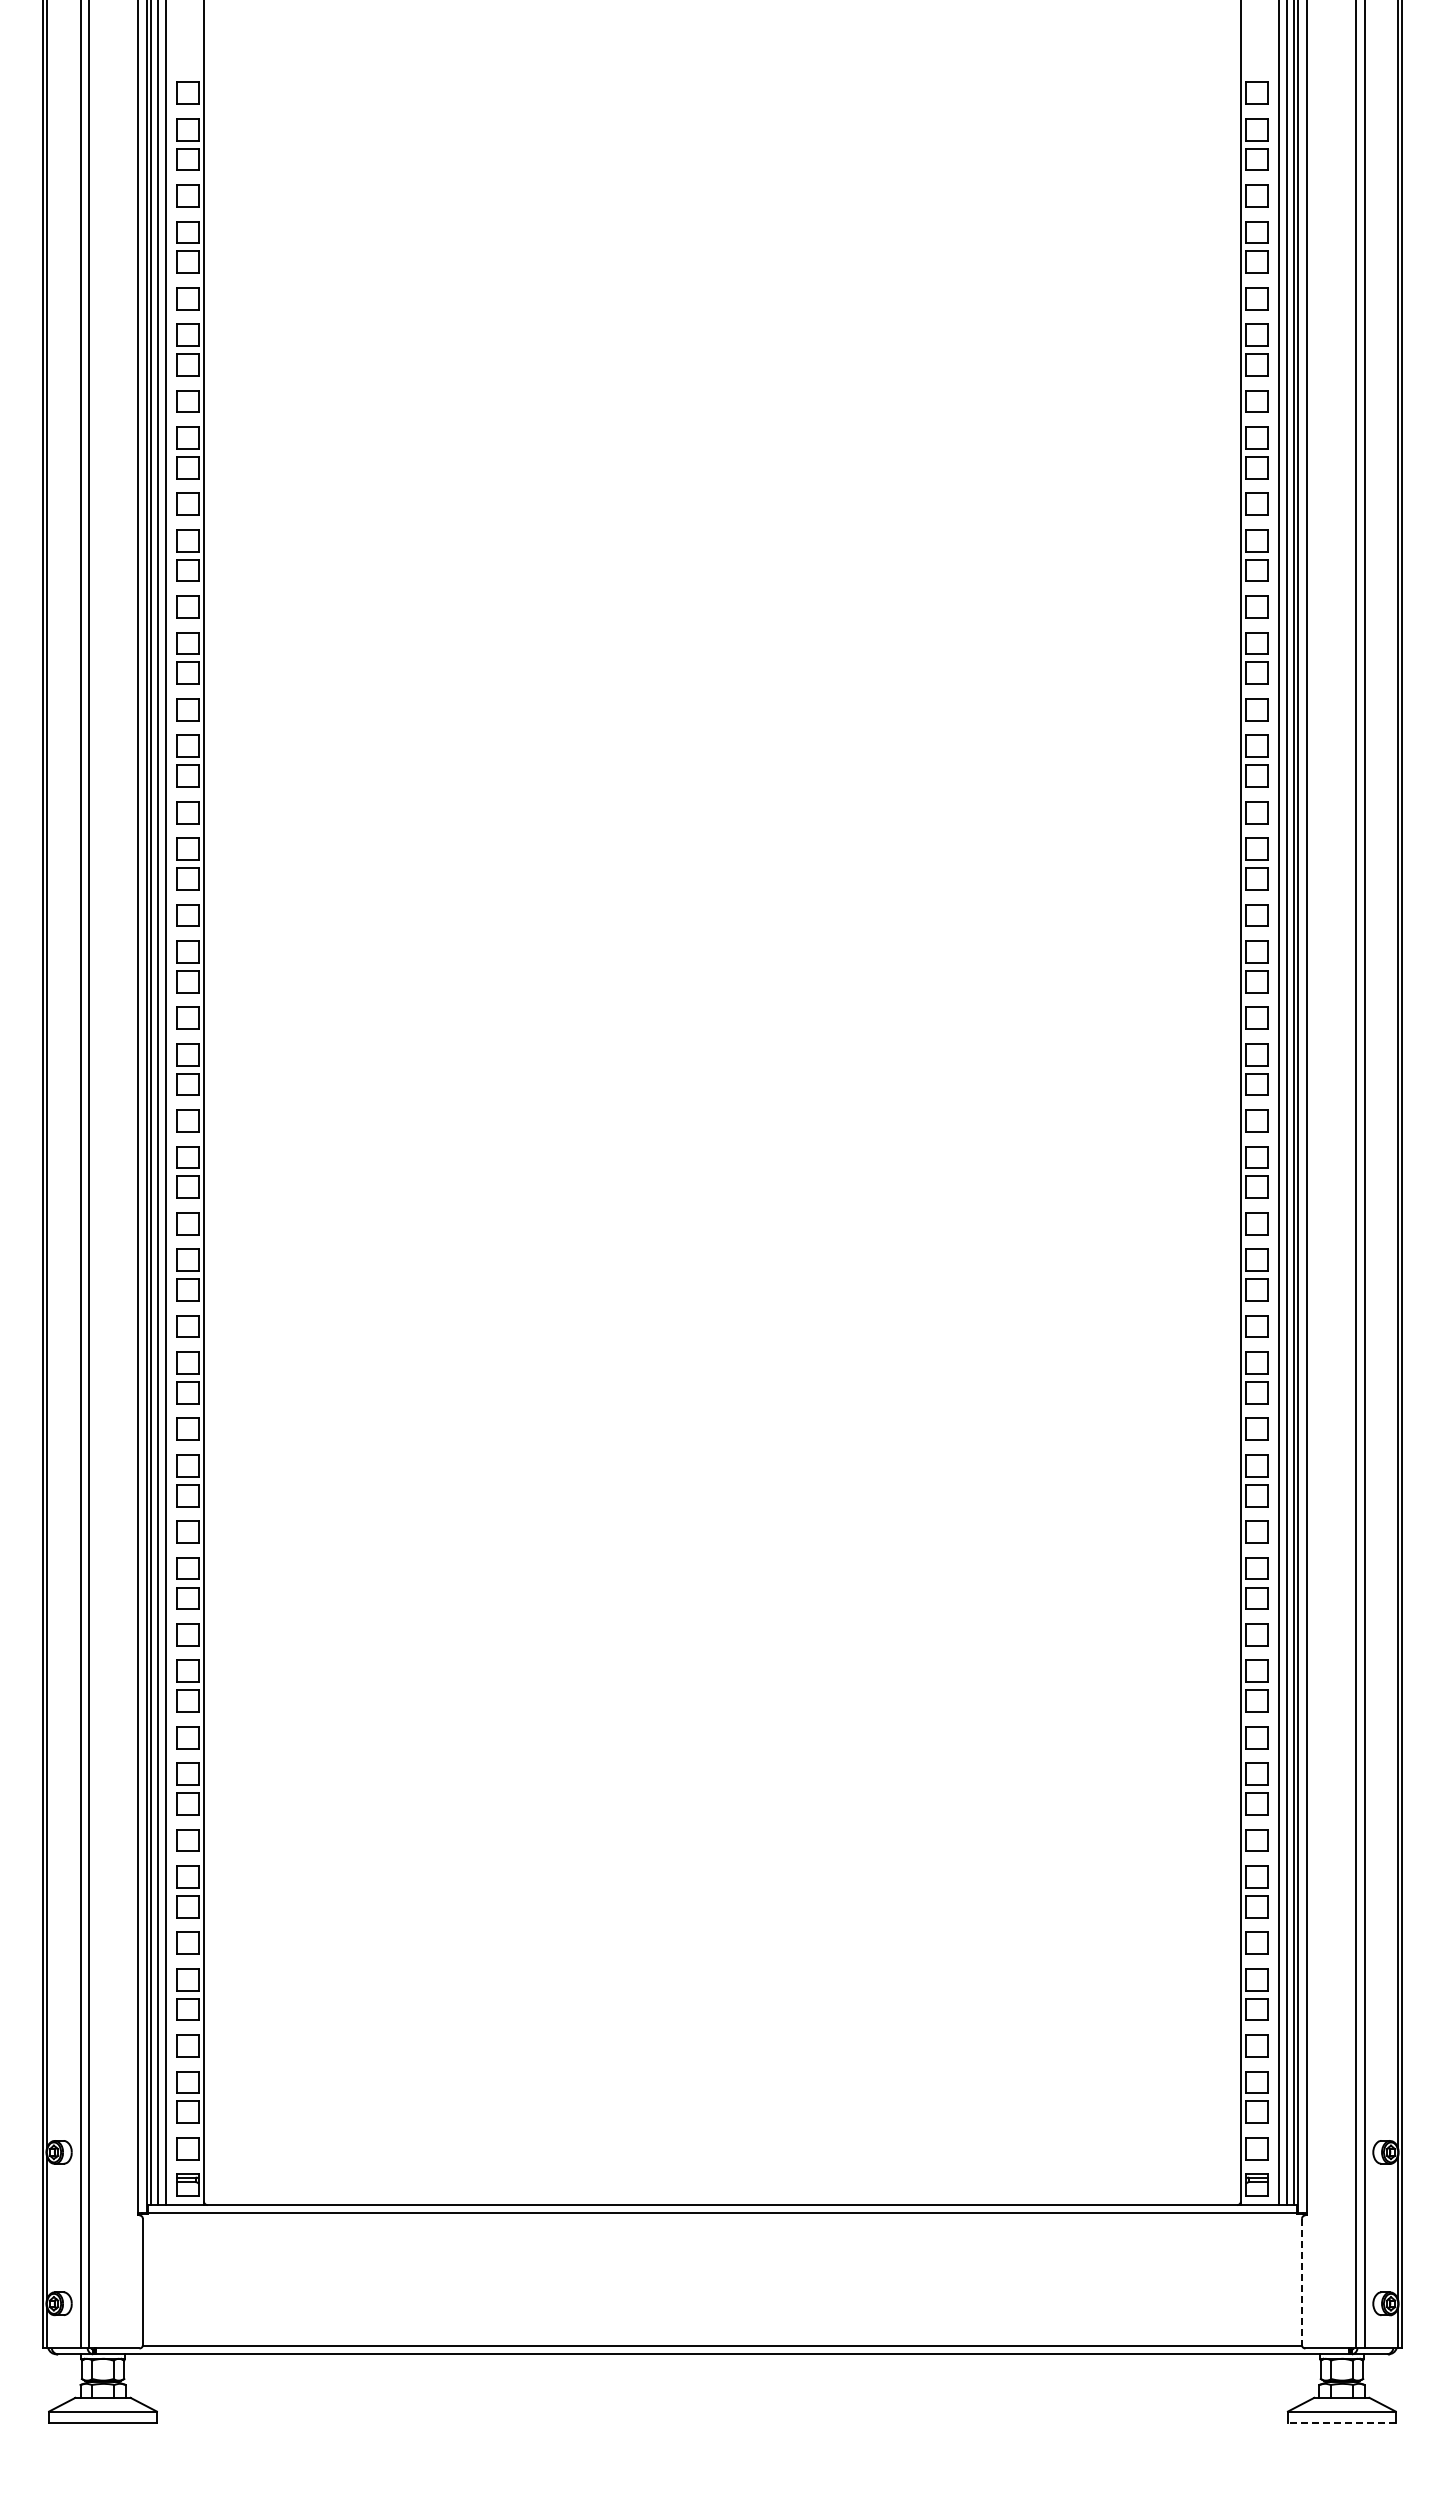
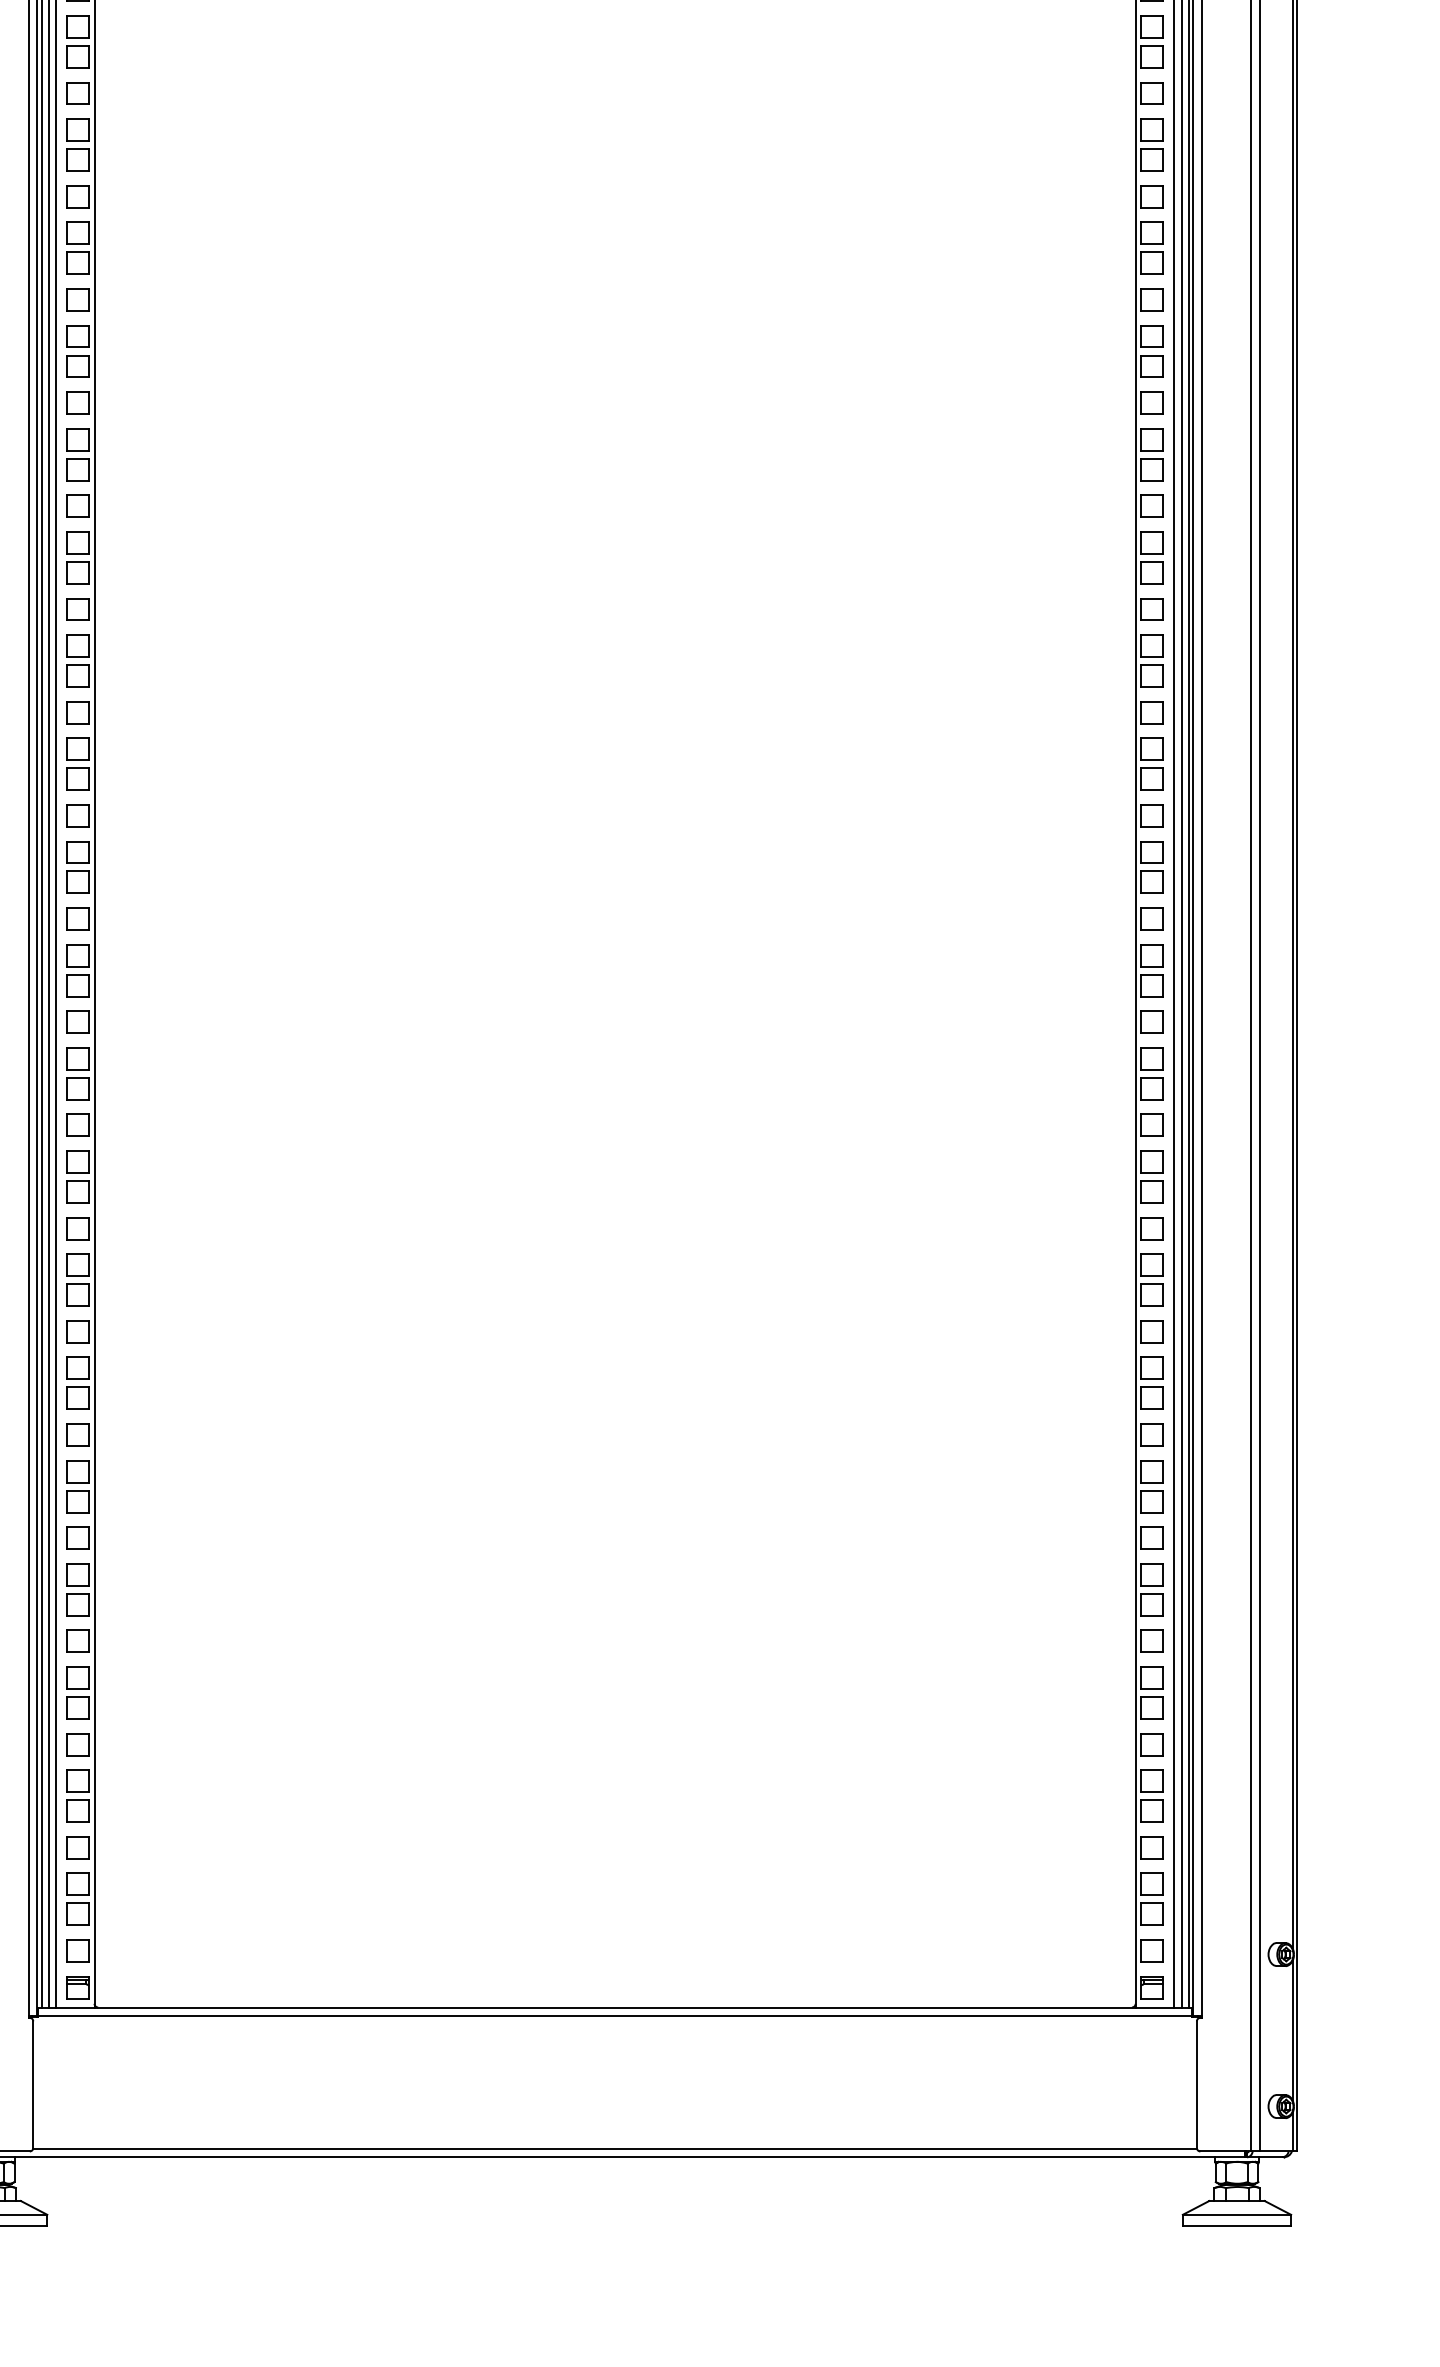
line: (1301, 2282) -> (1196, 2085), dashed -> solid
line: (1341, 2423) -> (1236, 2226), dashed -> solid

